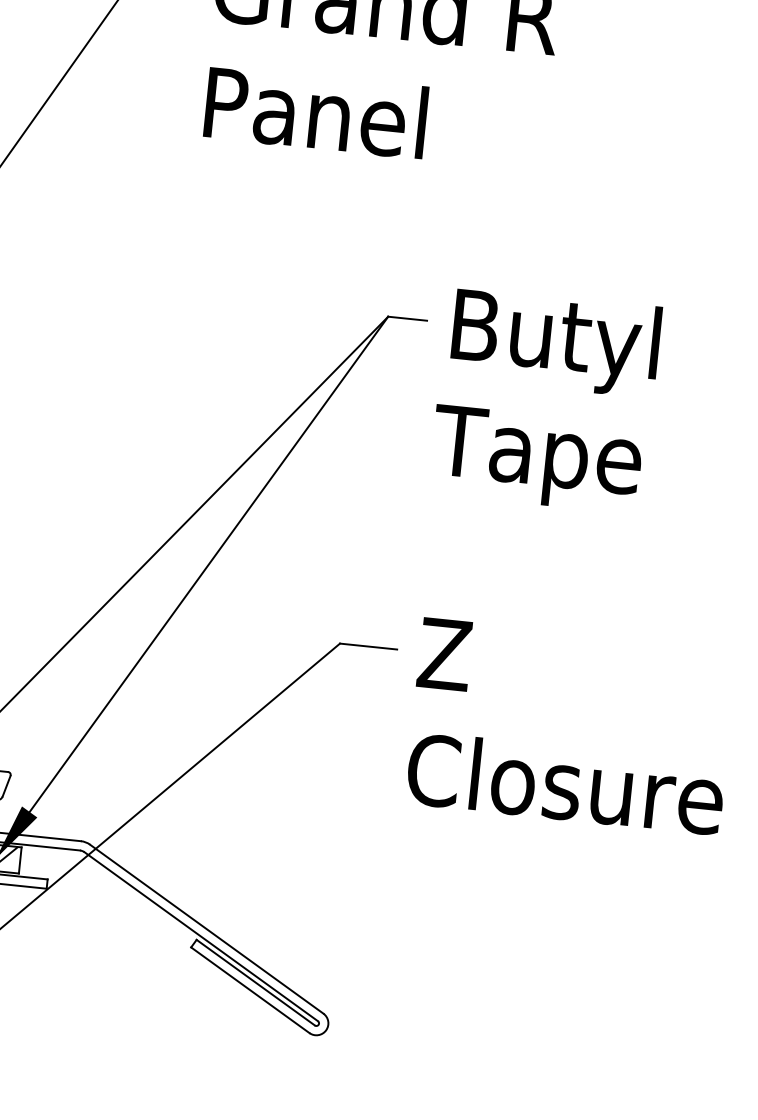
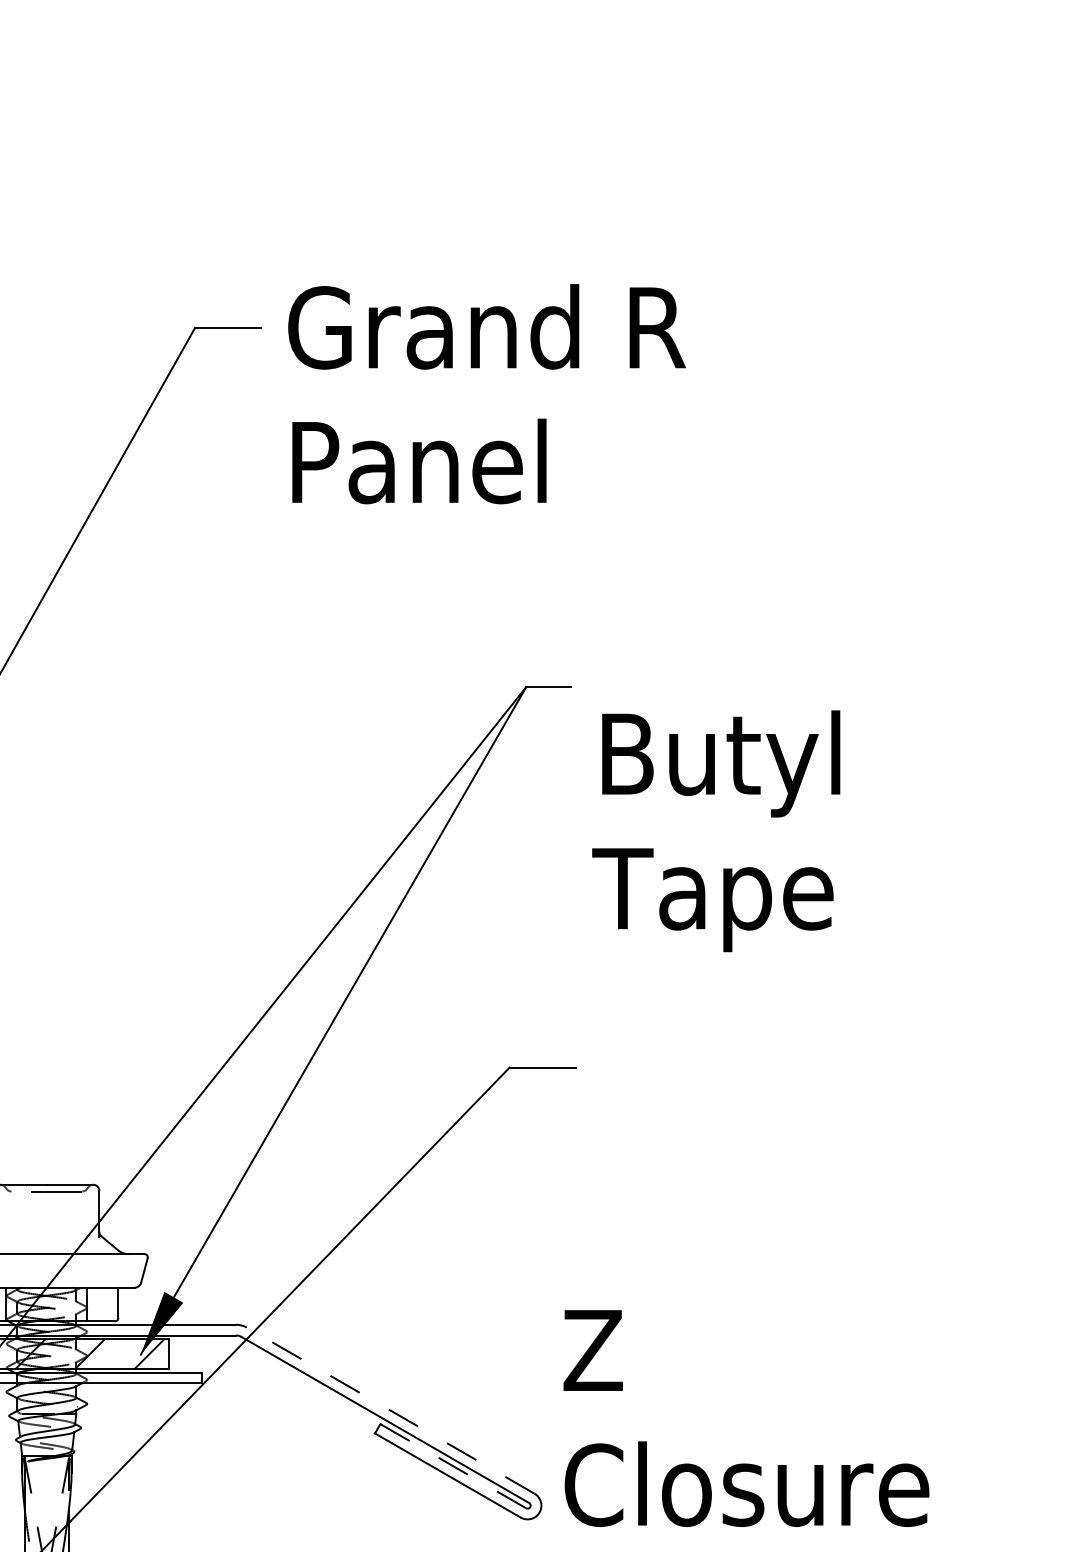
text: (545, 400) -> (716, 831), moved
text: (571, 726) -> (746, 1418), moved
line: (206, 928) -> (390, 1410), solid -> dashed
line: (255, 982) -> (452, 1465), solid -> dashed

